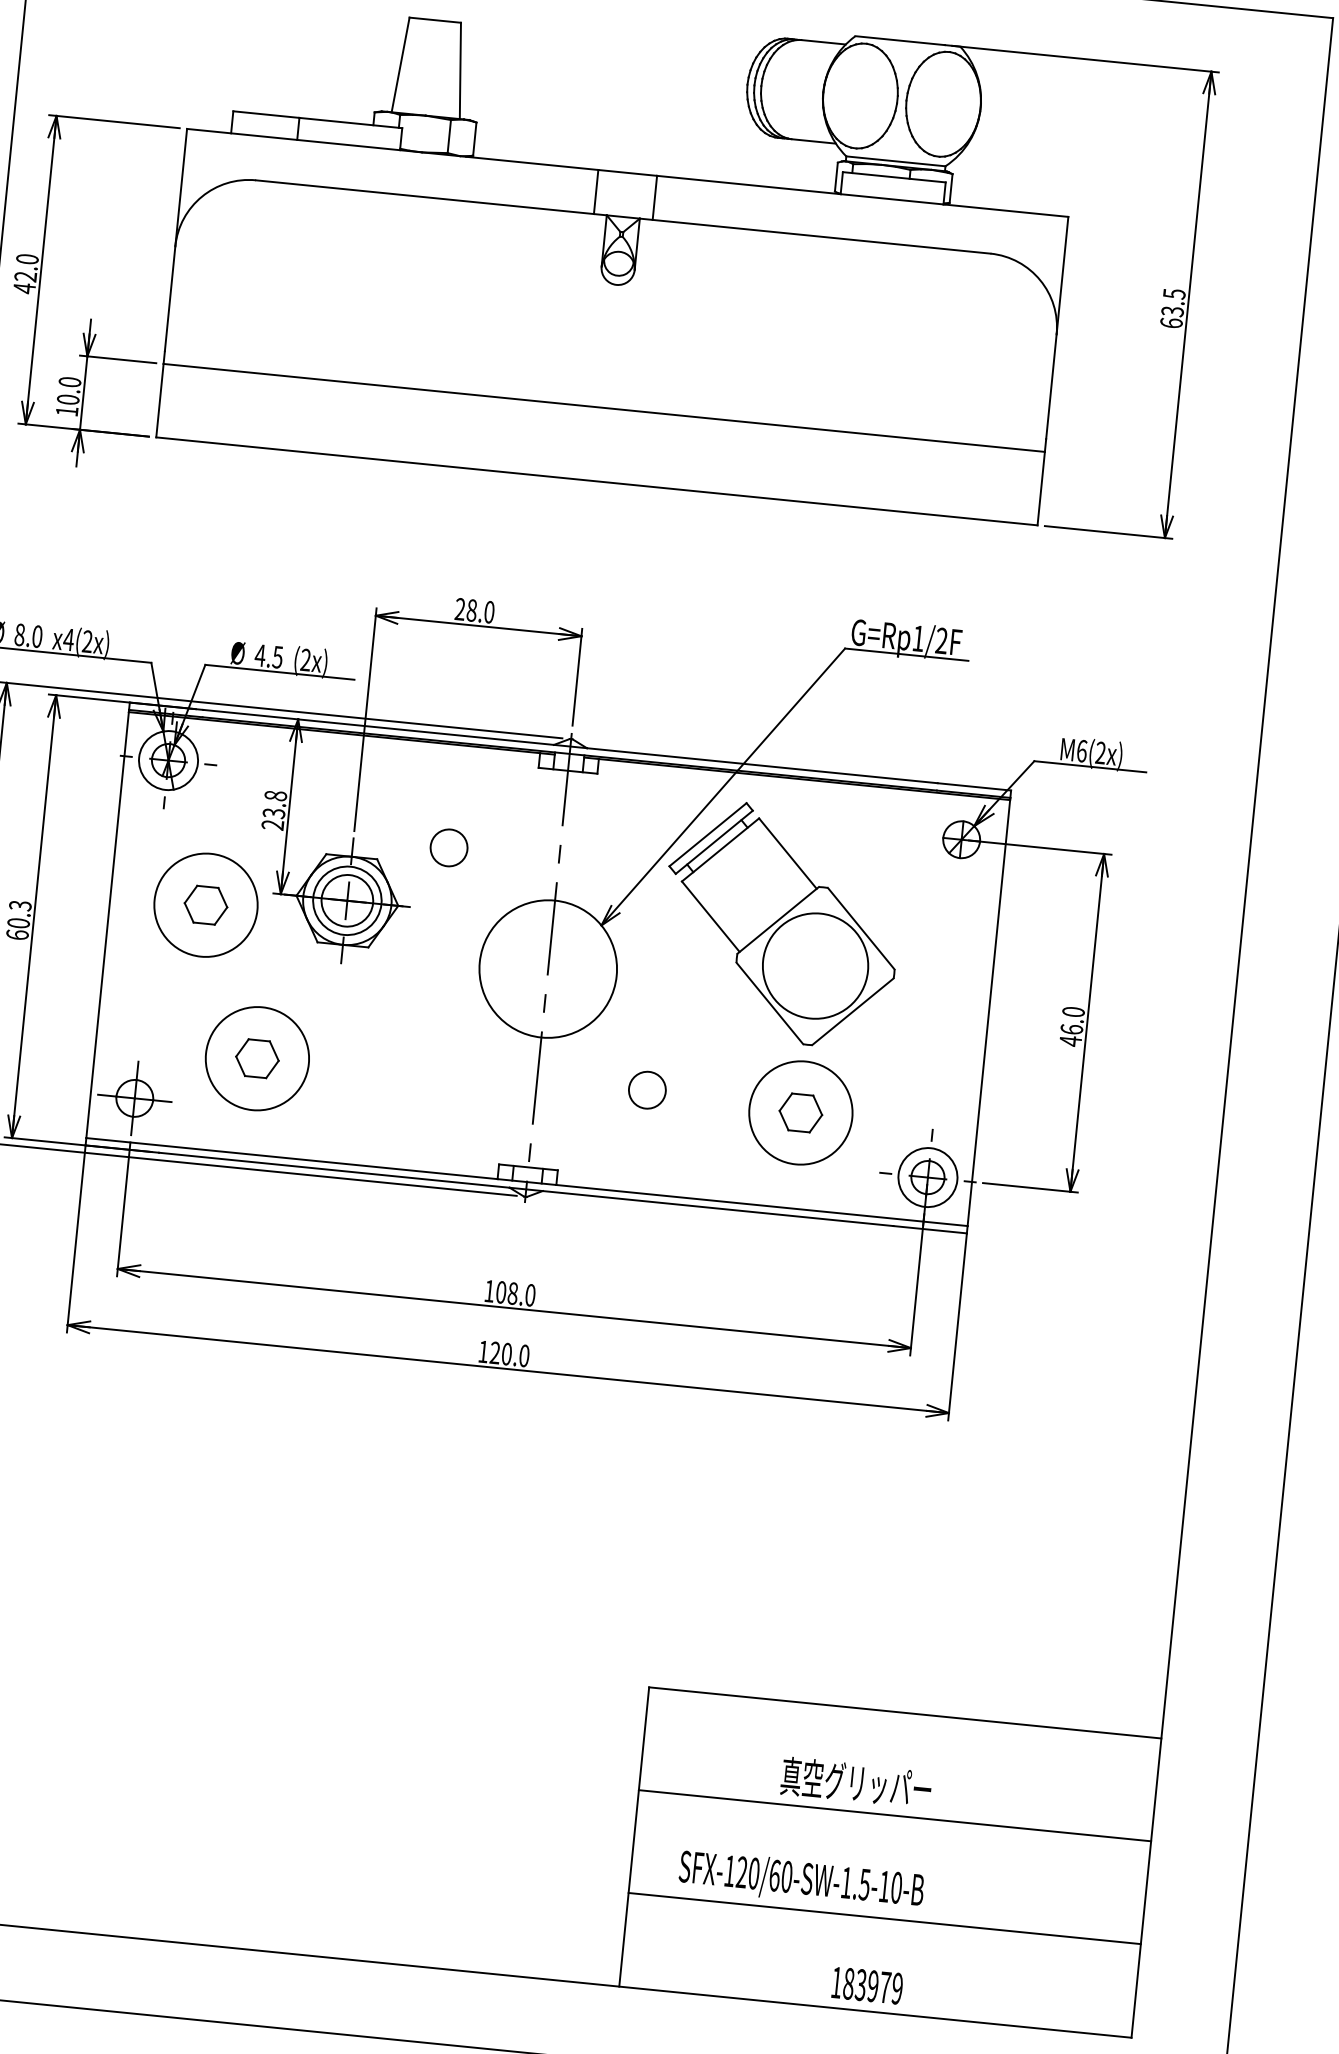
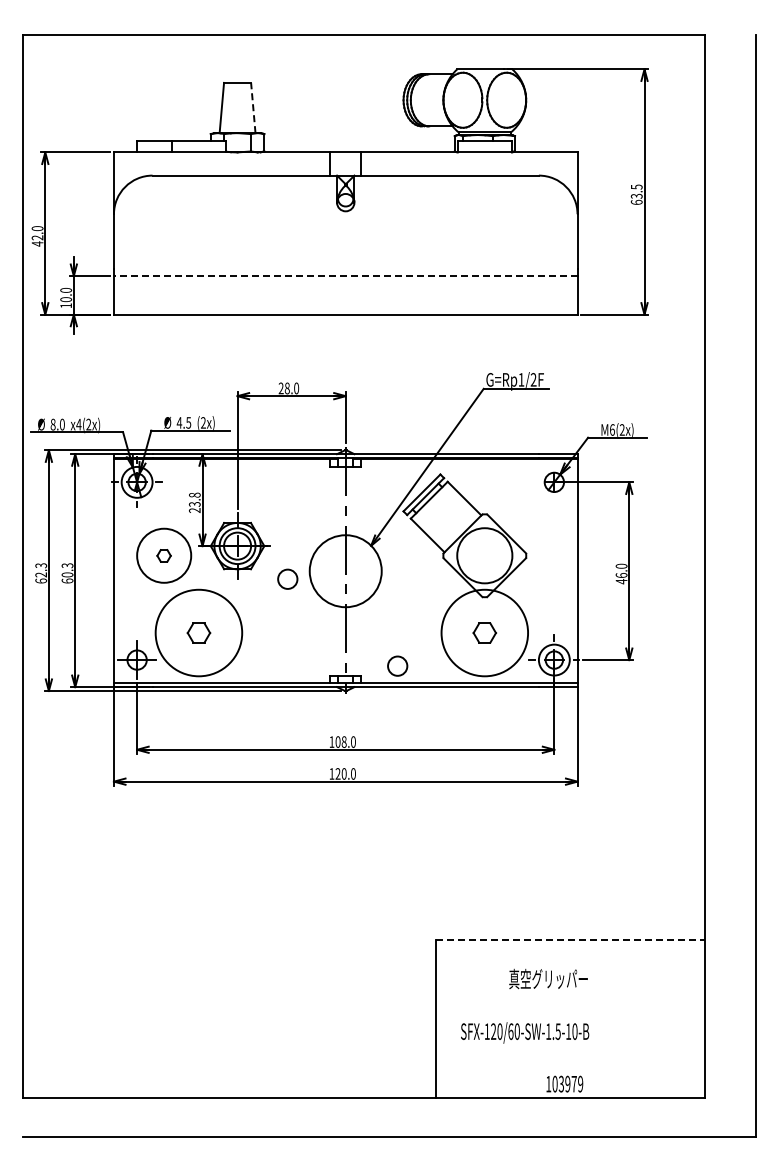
line: (460, 69) -> (253, 107), solid -> dashed
line: (603, 408) -> (345, 276), solid -> dashed
circle: (448, 846) -> (287, 578), moved
part: (204, 904) -> (163, 555), size x0.6
circle: (256, 1059) -> (198, 633), size x1.6
circle: (647, 1088) -> (397, 665), moved
circle: (800, 1113) -> (484, 633), size x1.6
line: (905, 1713) -> (570, 940), solid -> dashed
line: (895, 1816) -> (570, 994), removed
line: (884, 1919) -> (570, 1048), removed
text: (847, 1984) -> (554, 1084), 183979 -> 103979

